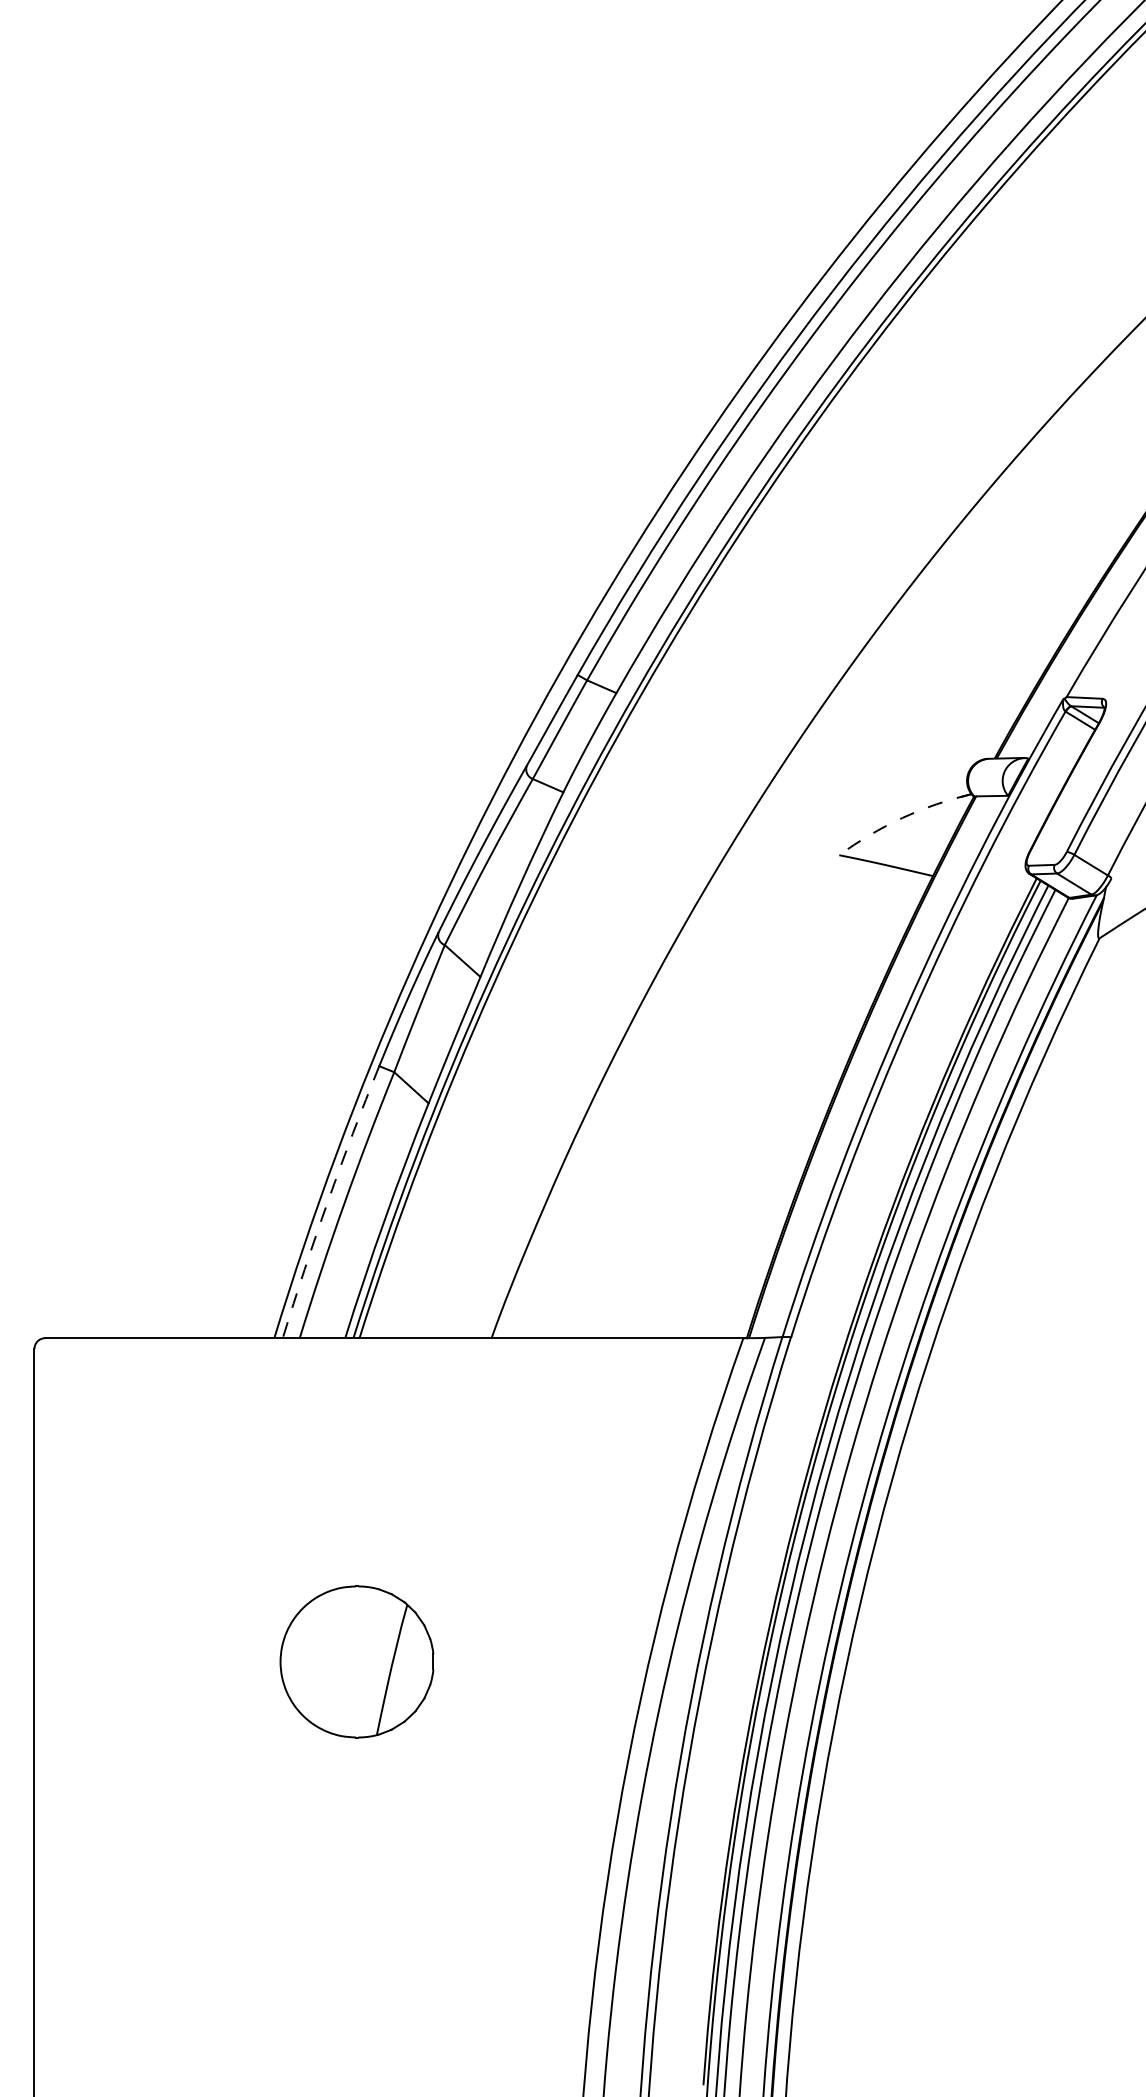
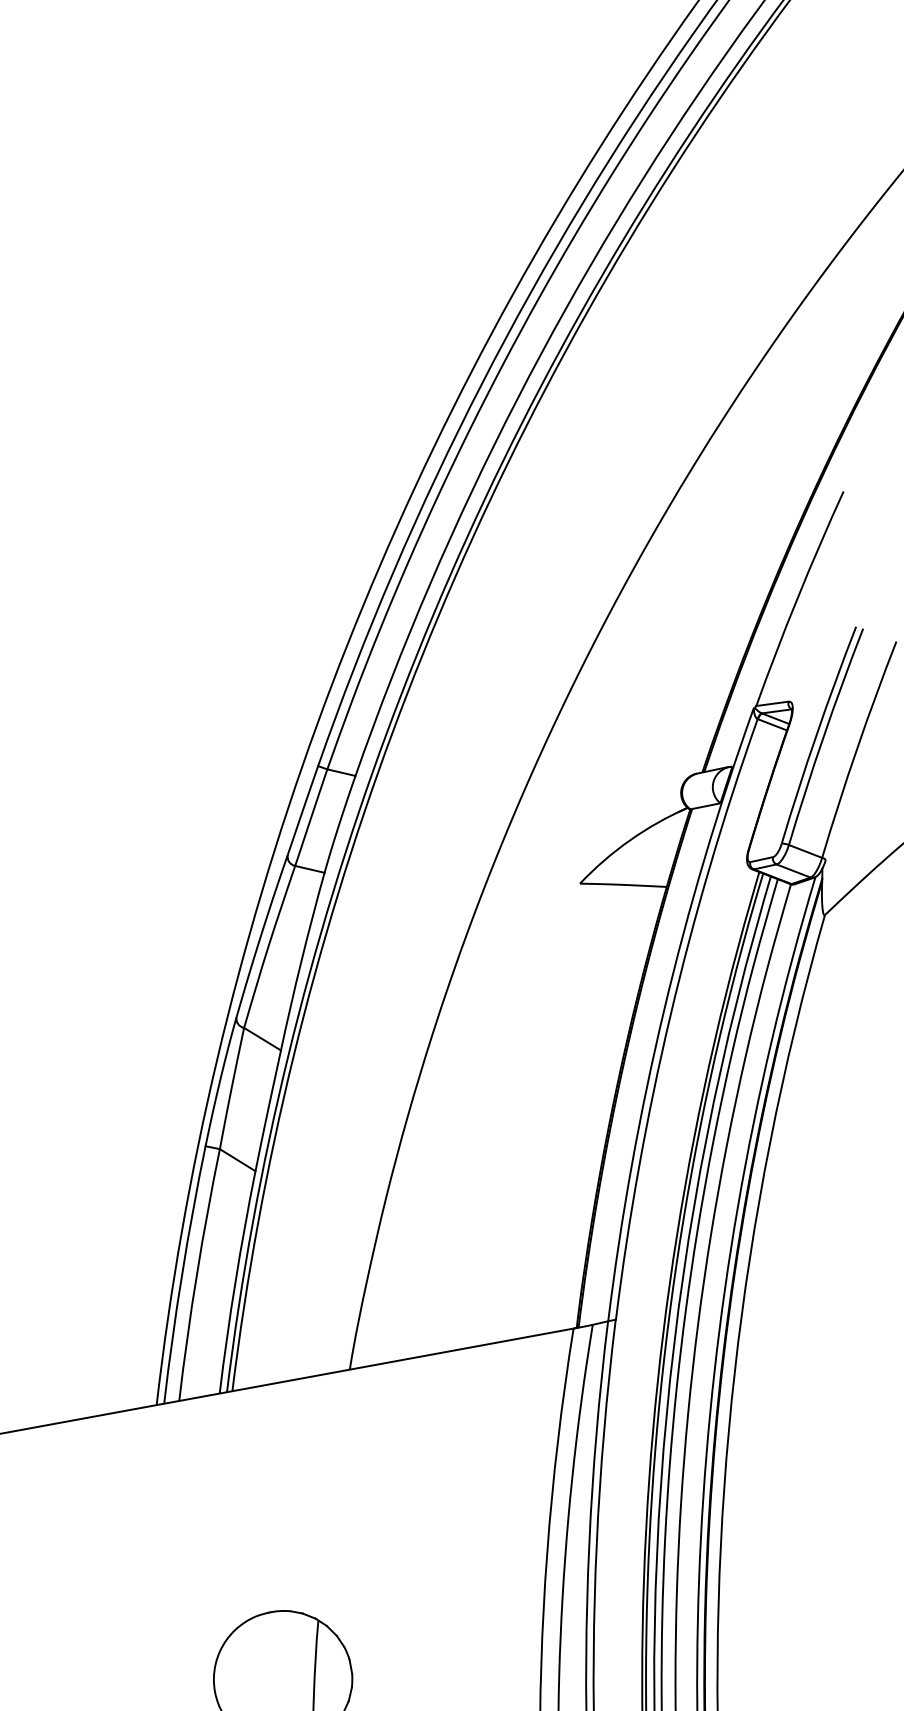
arc: (902, 818) -> (630, 840), dashed -> solid
arc: (328, 1201) -> (182, 1274), dashed -> solid

